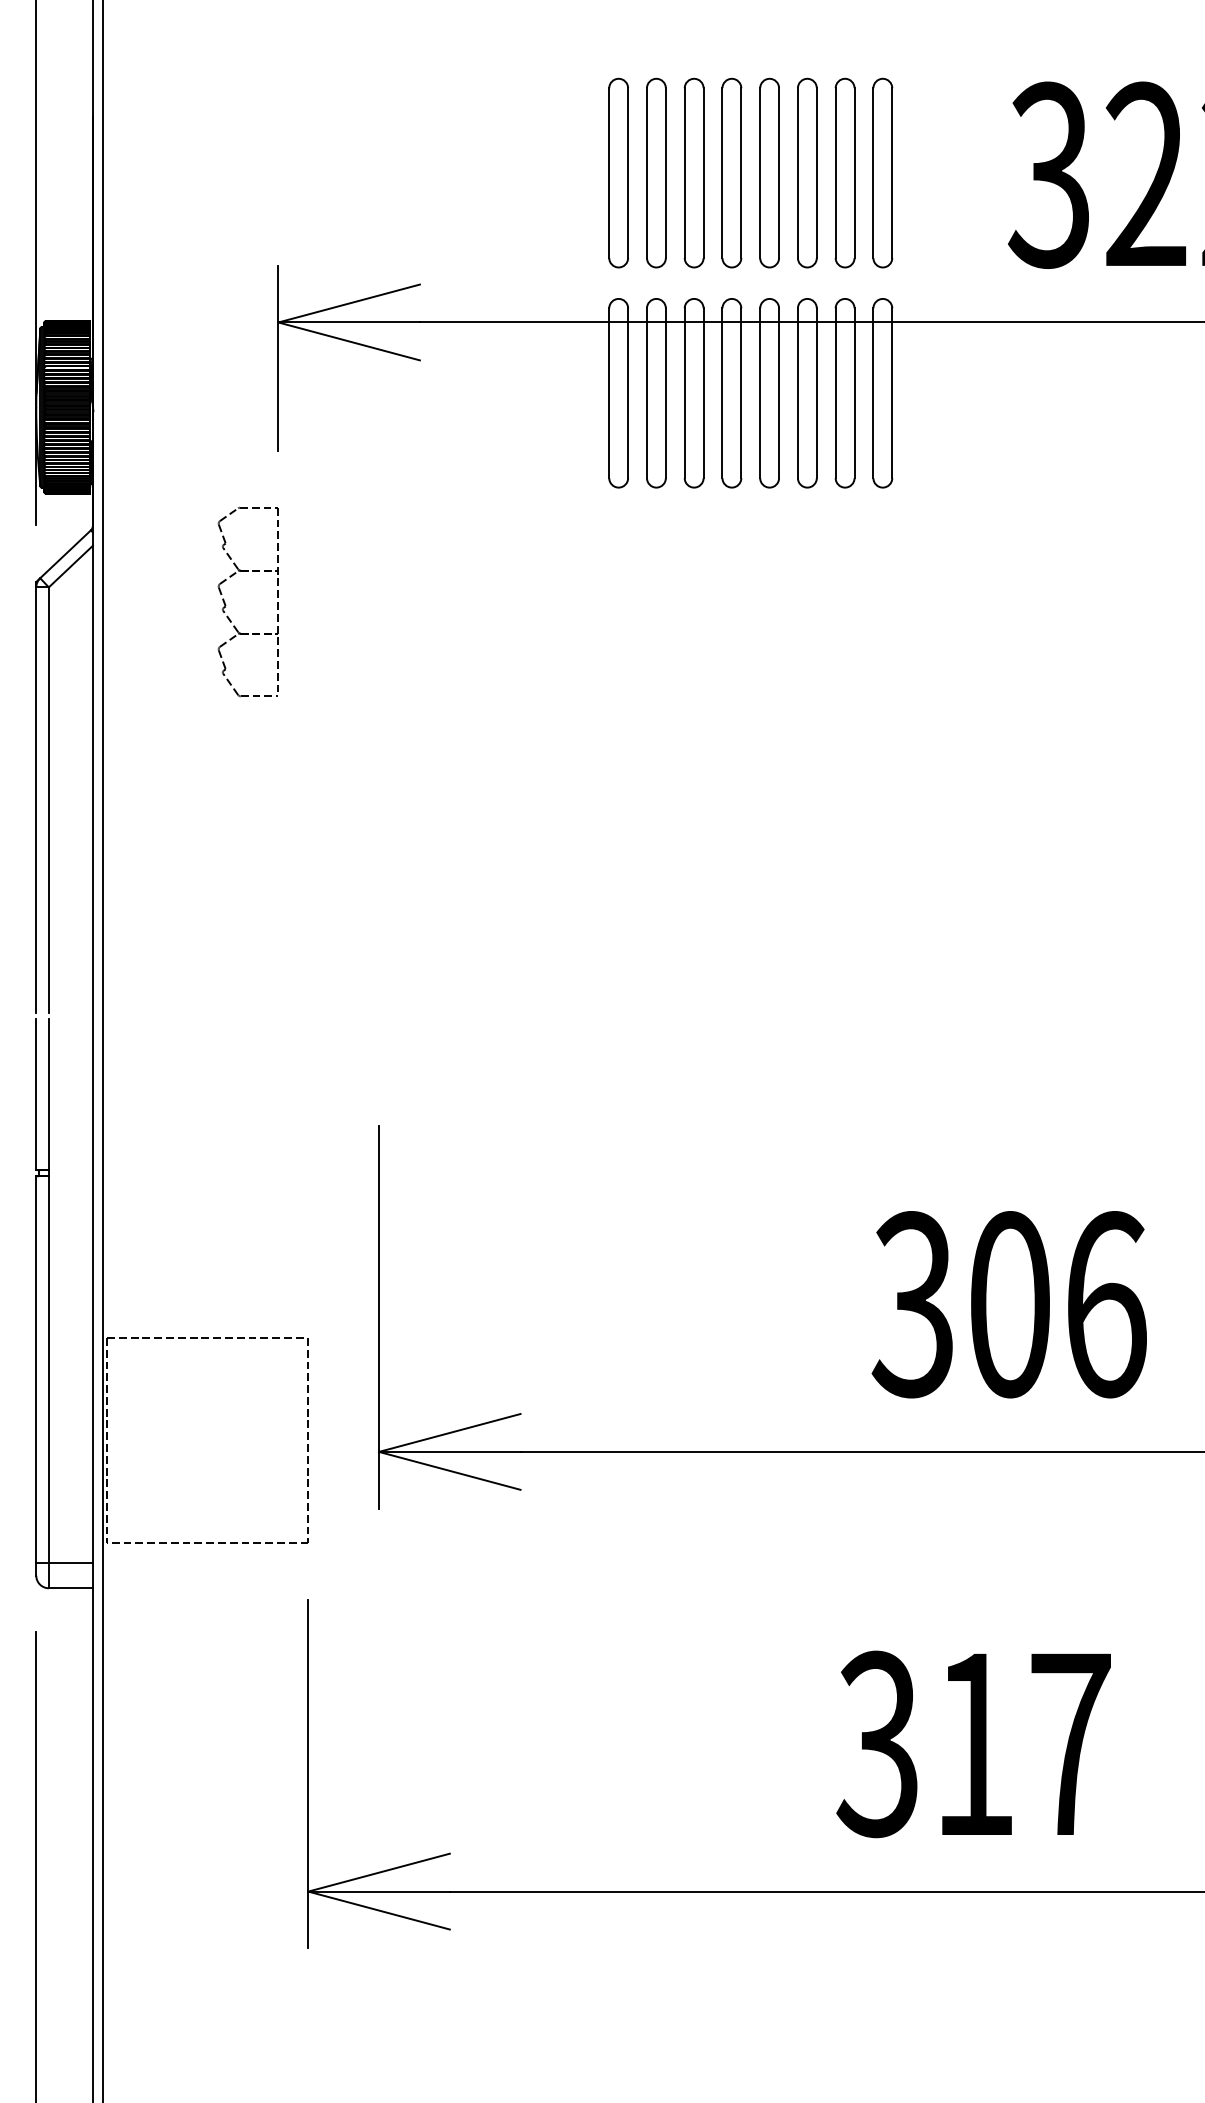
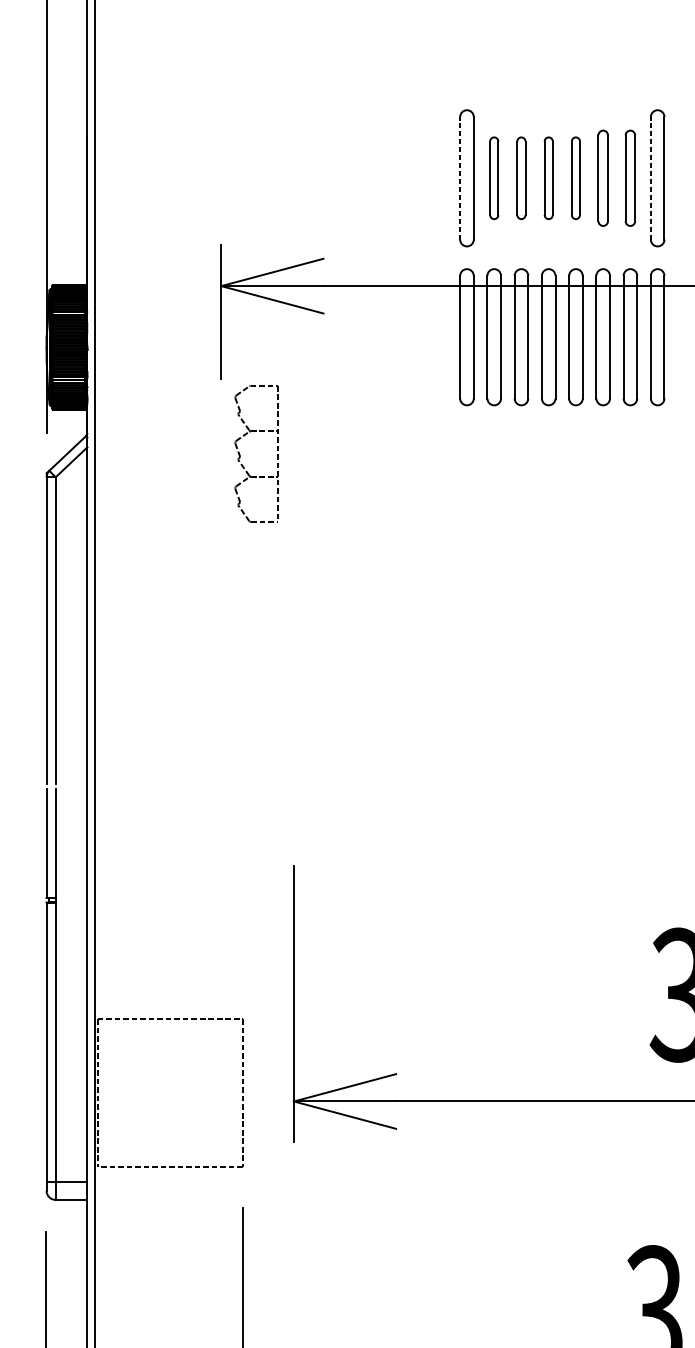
part: (656, 172) -> (494, 177), size x0.6
part: (693, 172) -> (520, 177), size x0.6
part: (731, 172) -> (548, 177), size x0.6
part: (769, 172) -> (575, 177), size x0.6
part: (807, 172) -> (603, 177), size x0.7
part: (844, 172) -> (629, 177), size x0.7
line: (609, 173) -> (460, 178), solid -> dashed
line: (873, 173) -> (650, 178), solid -> dashed
part: (226, 605) -> (240, 456), moved

